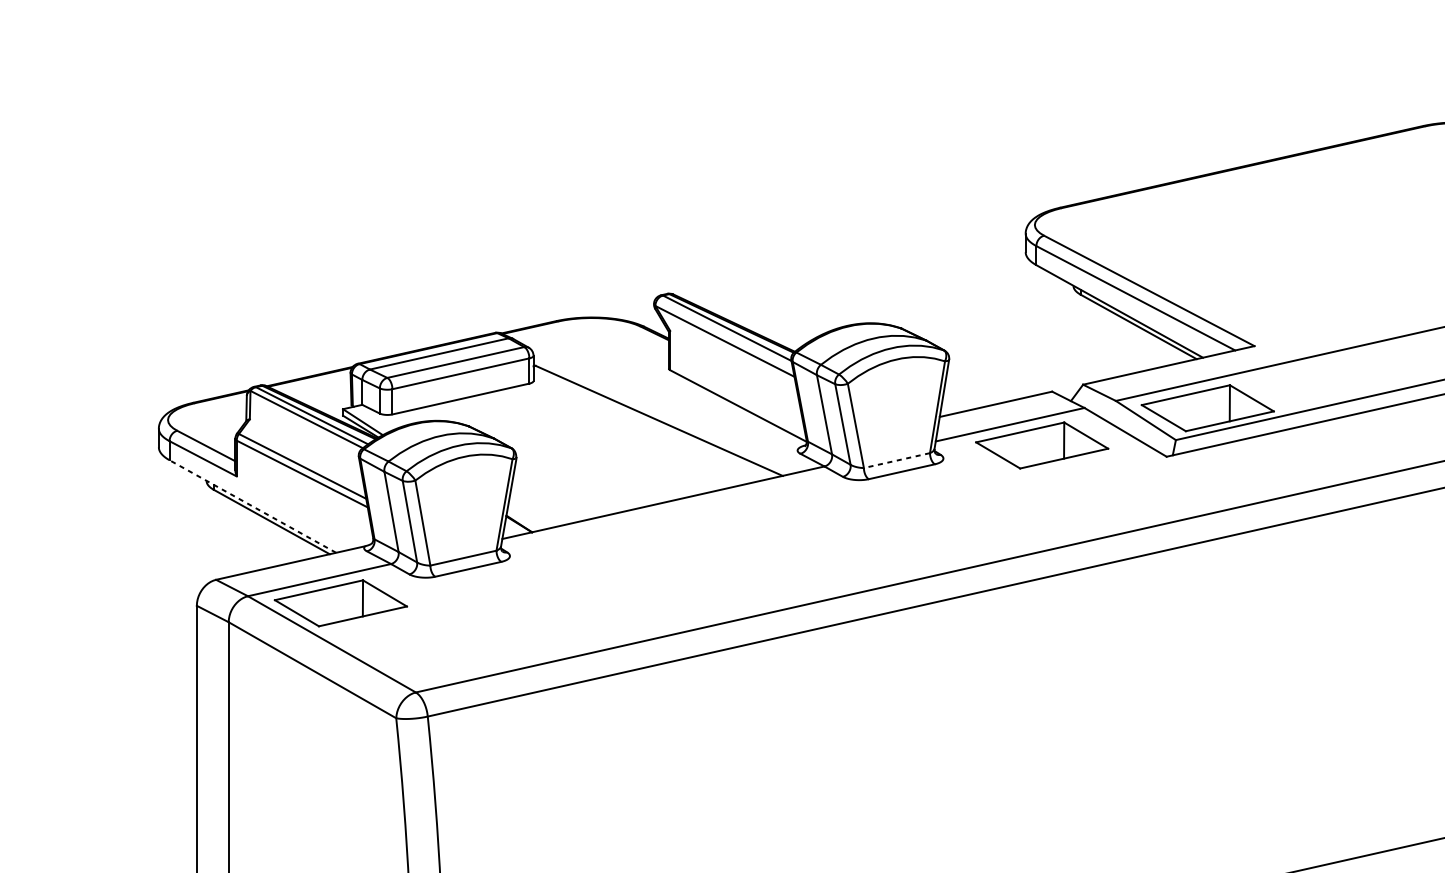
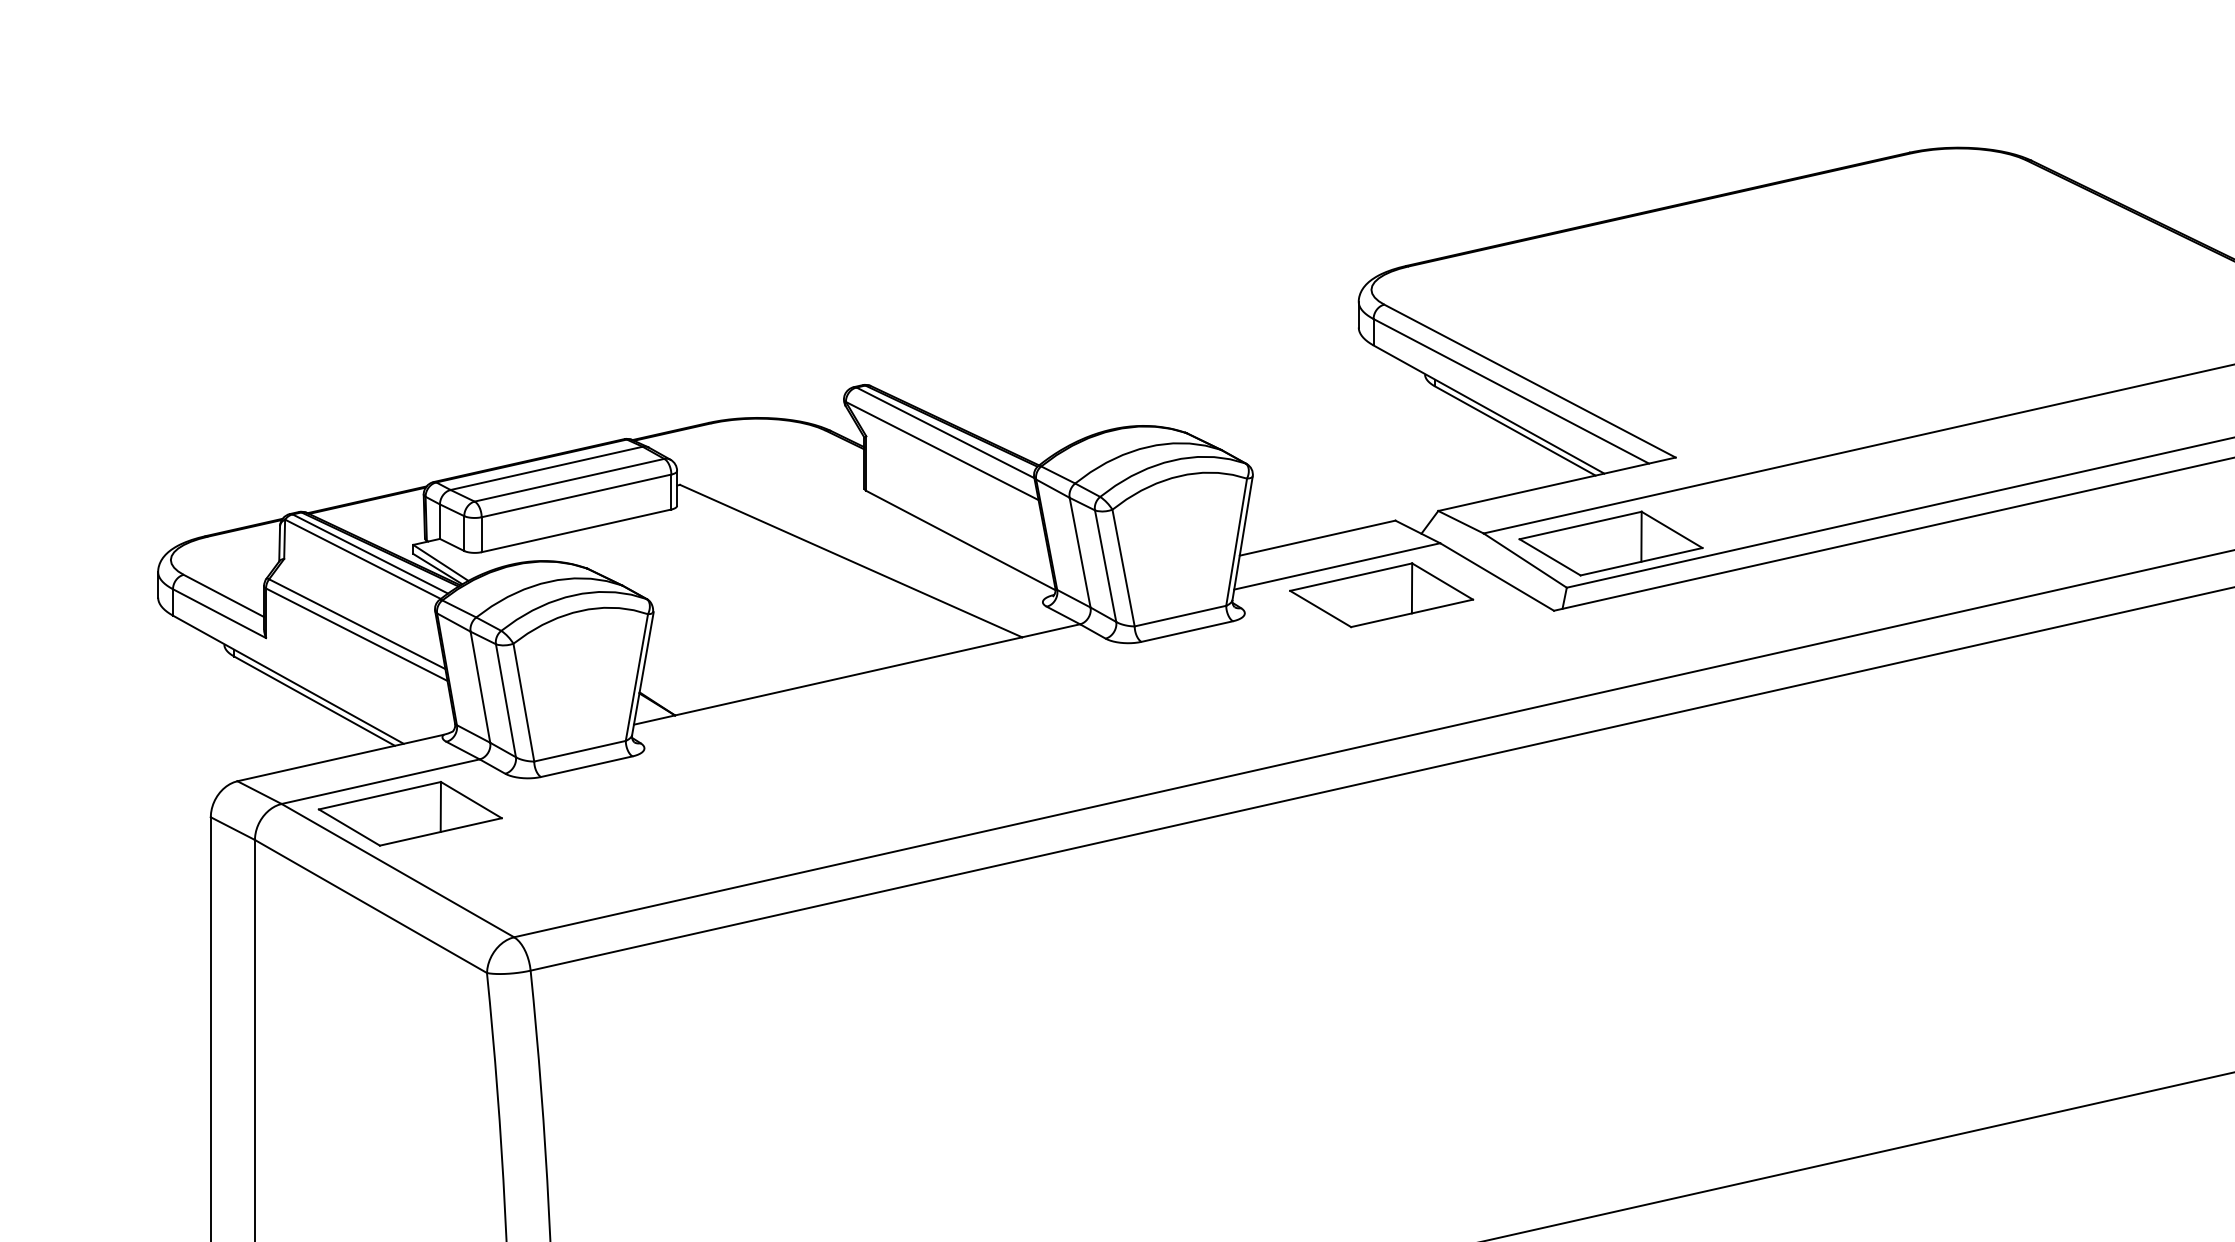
line: (896, 460) -> (1180, 616), dashed -> solid
line: (252, 506) -> (288, 679), dashed -> solid

